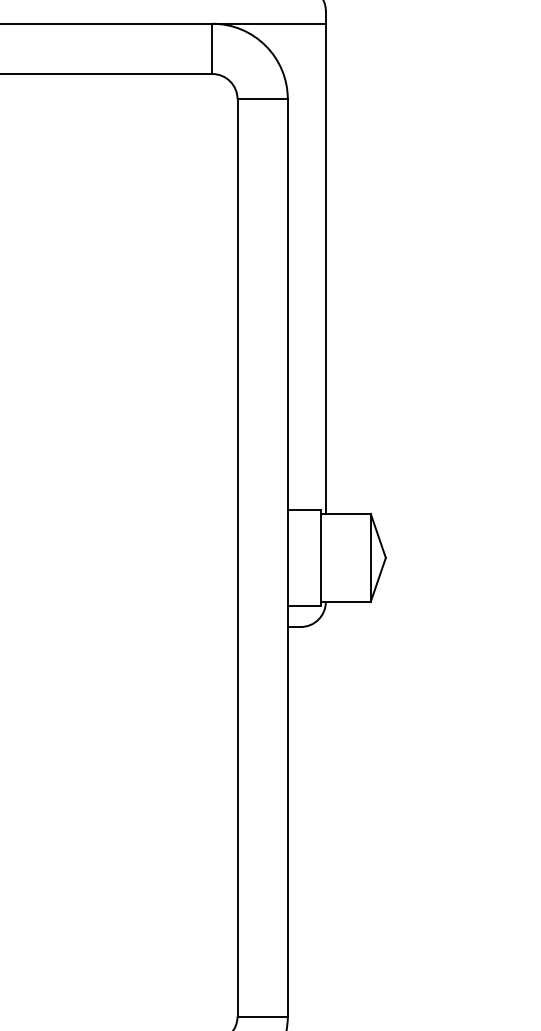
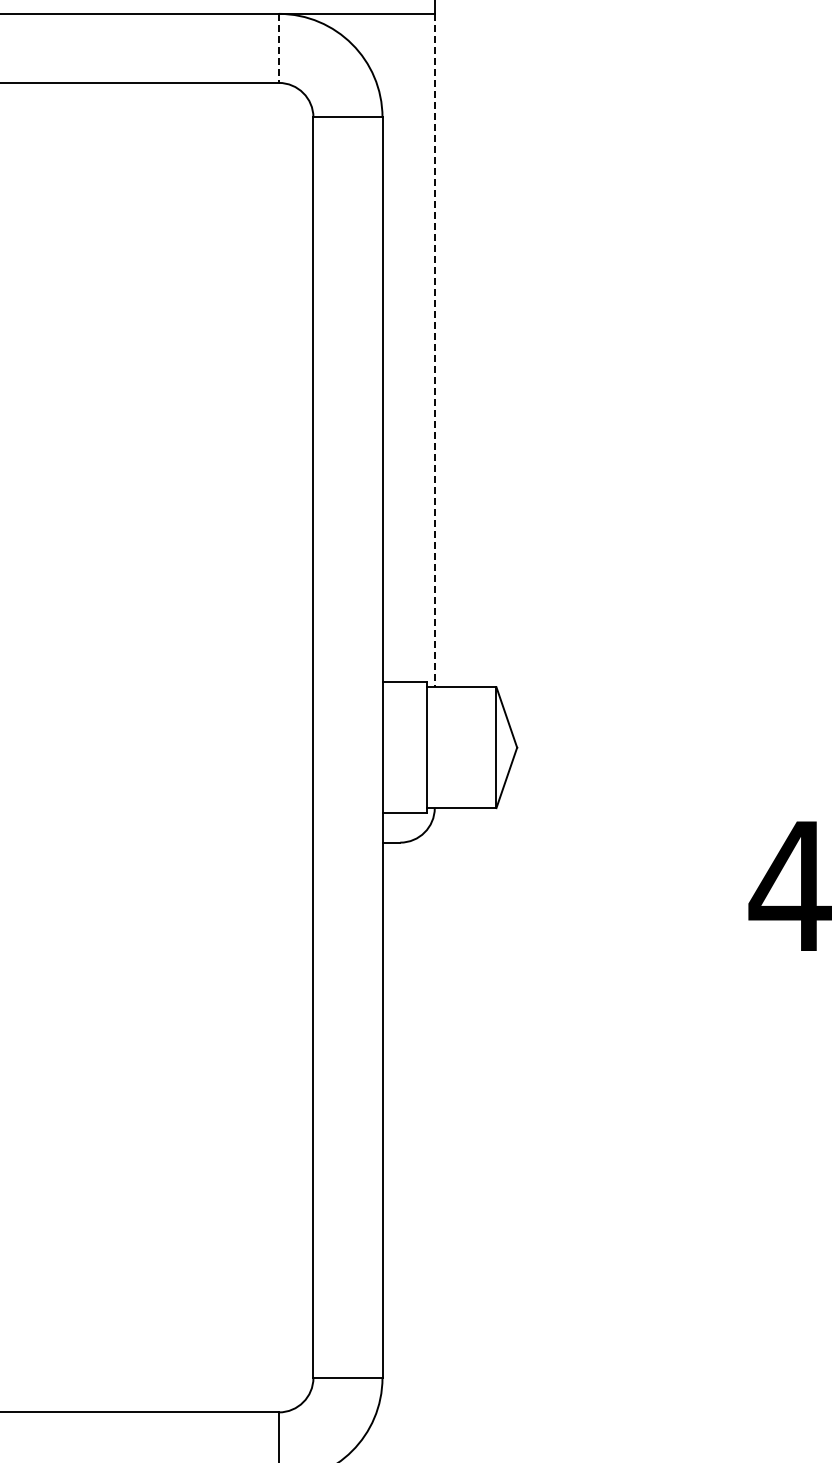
line: (212, 48) -> (278, 48), solid -> dashed
line: (325, 268) -> (434, 350), solid -> dashed

